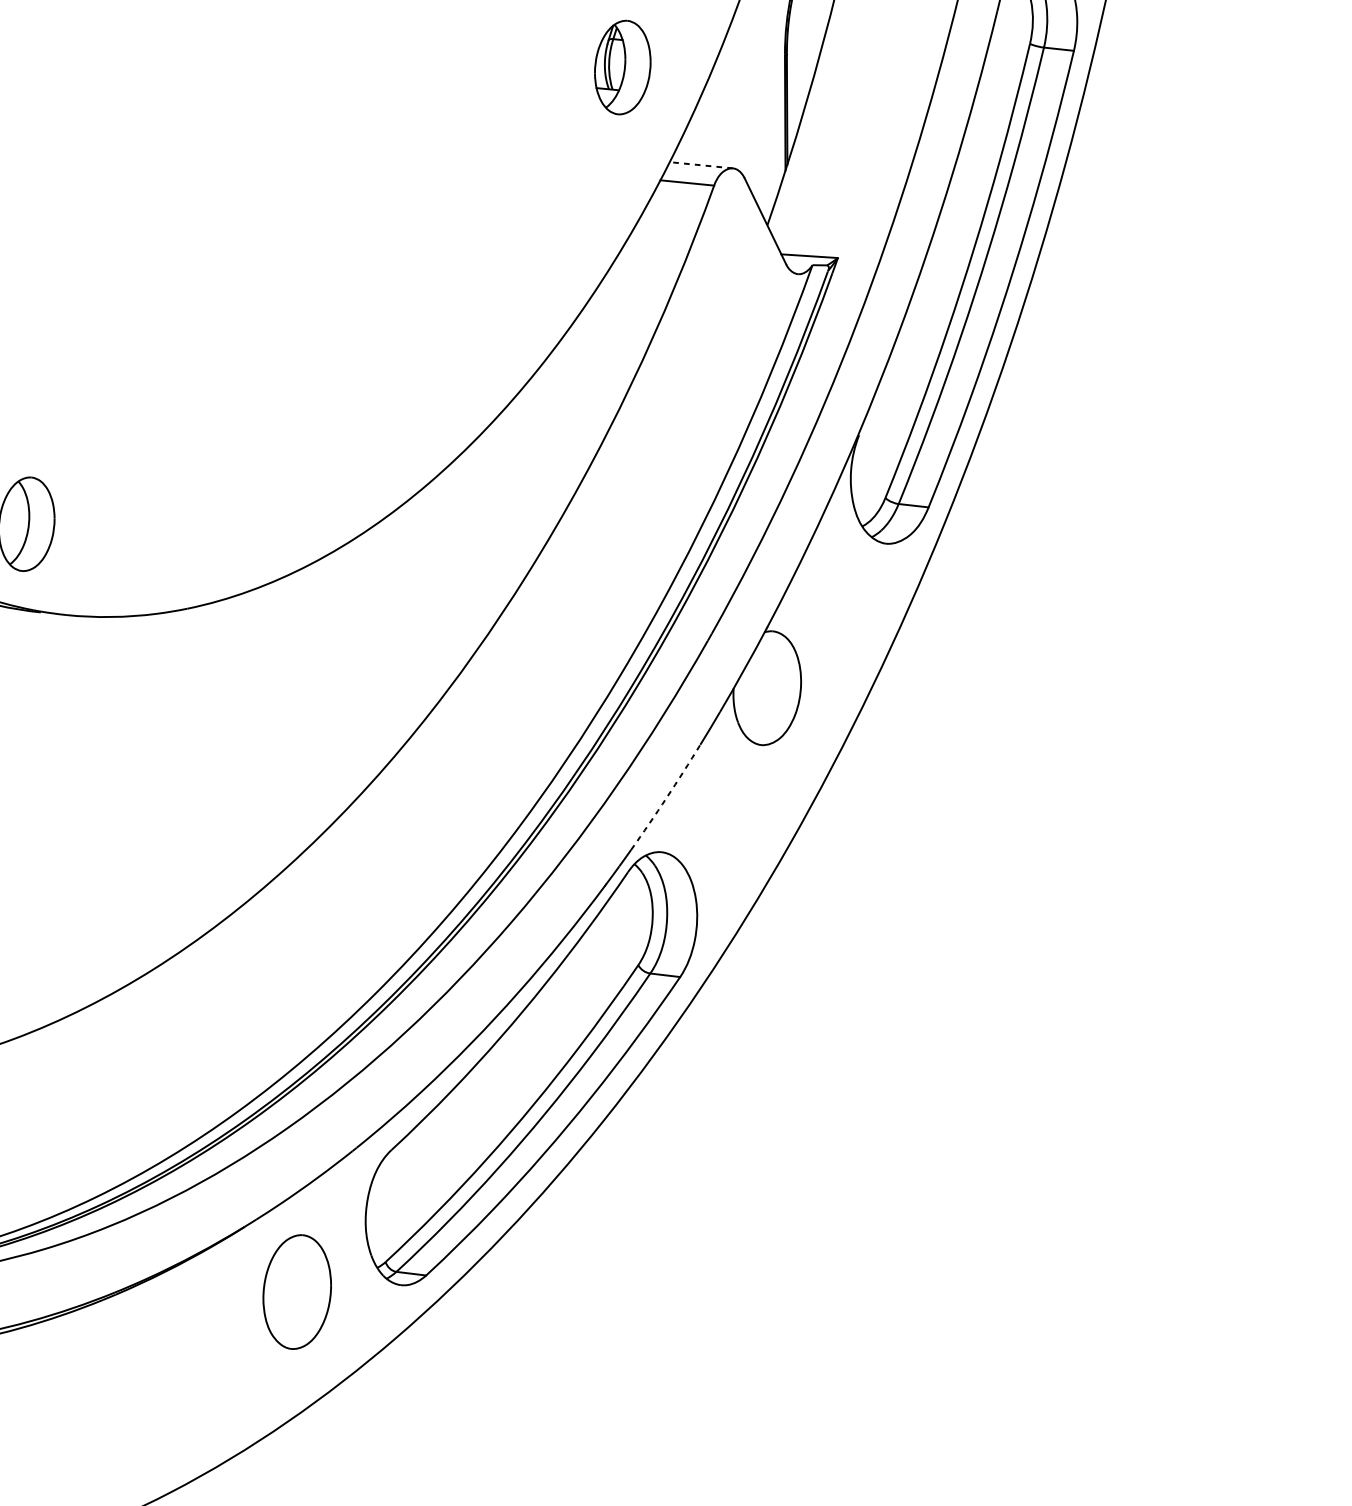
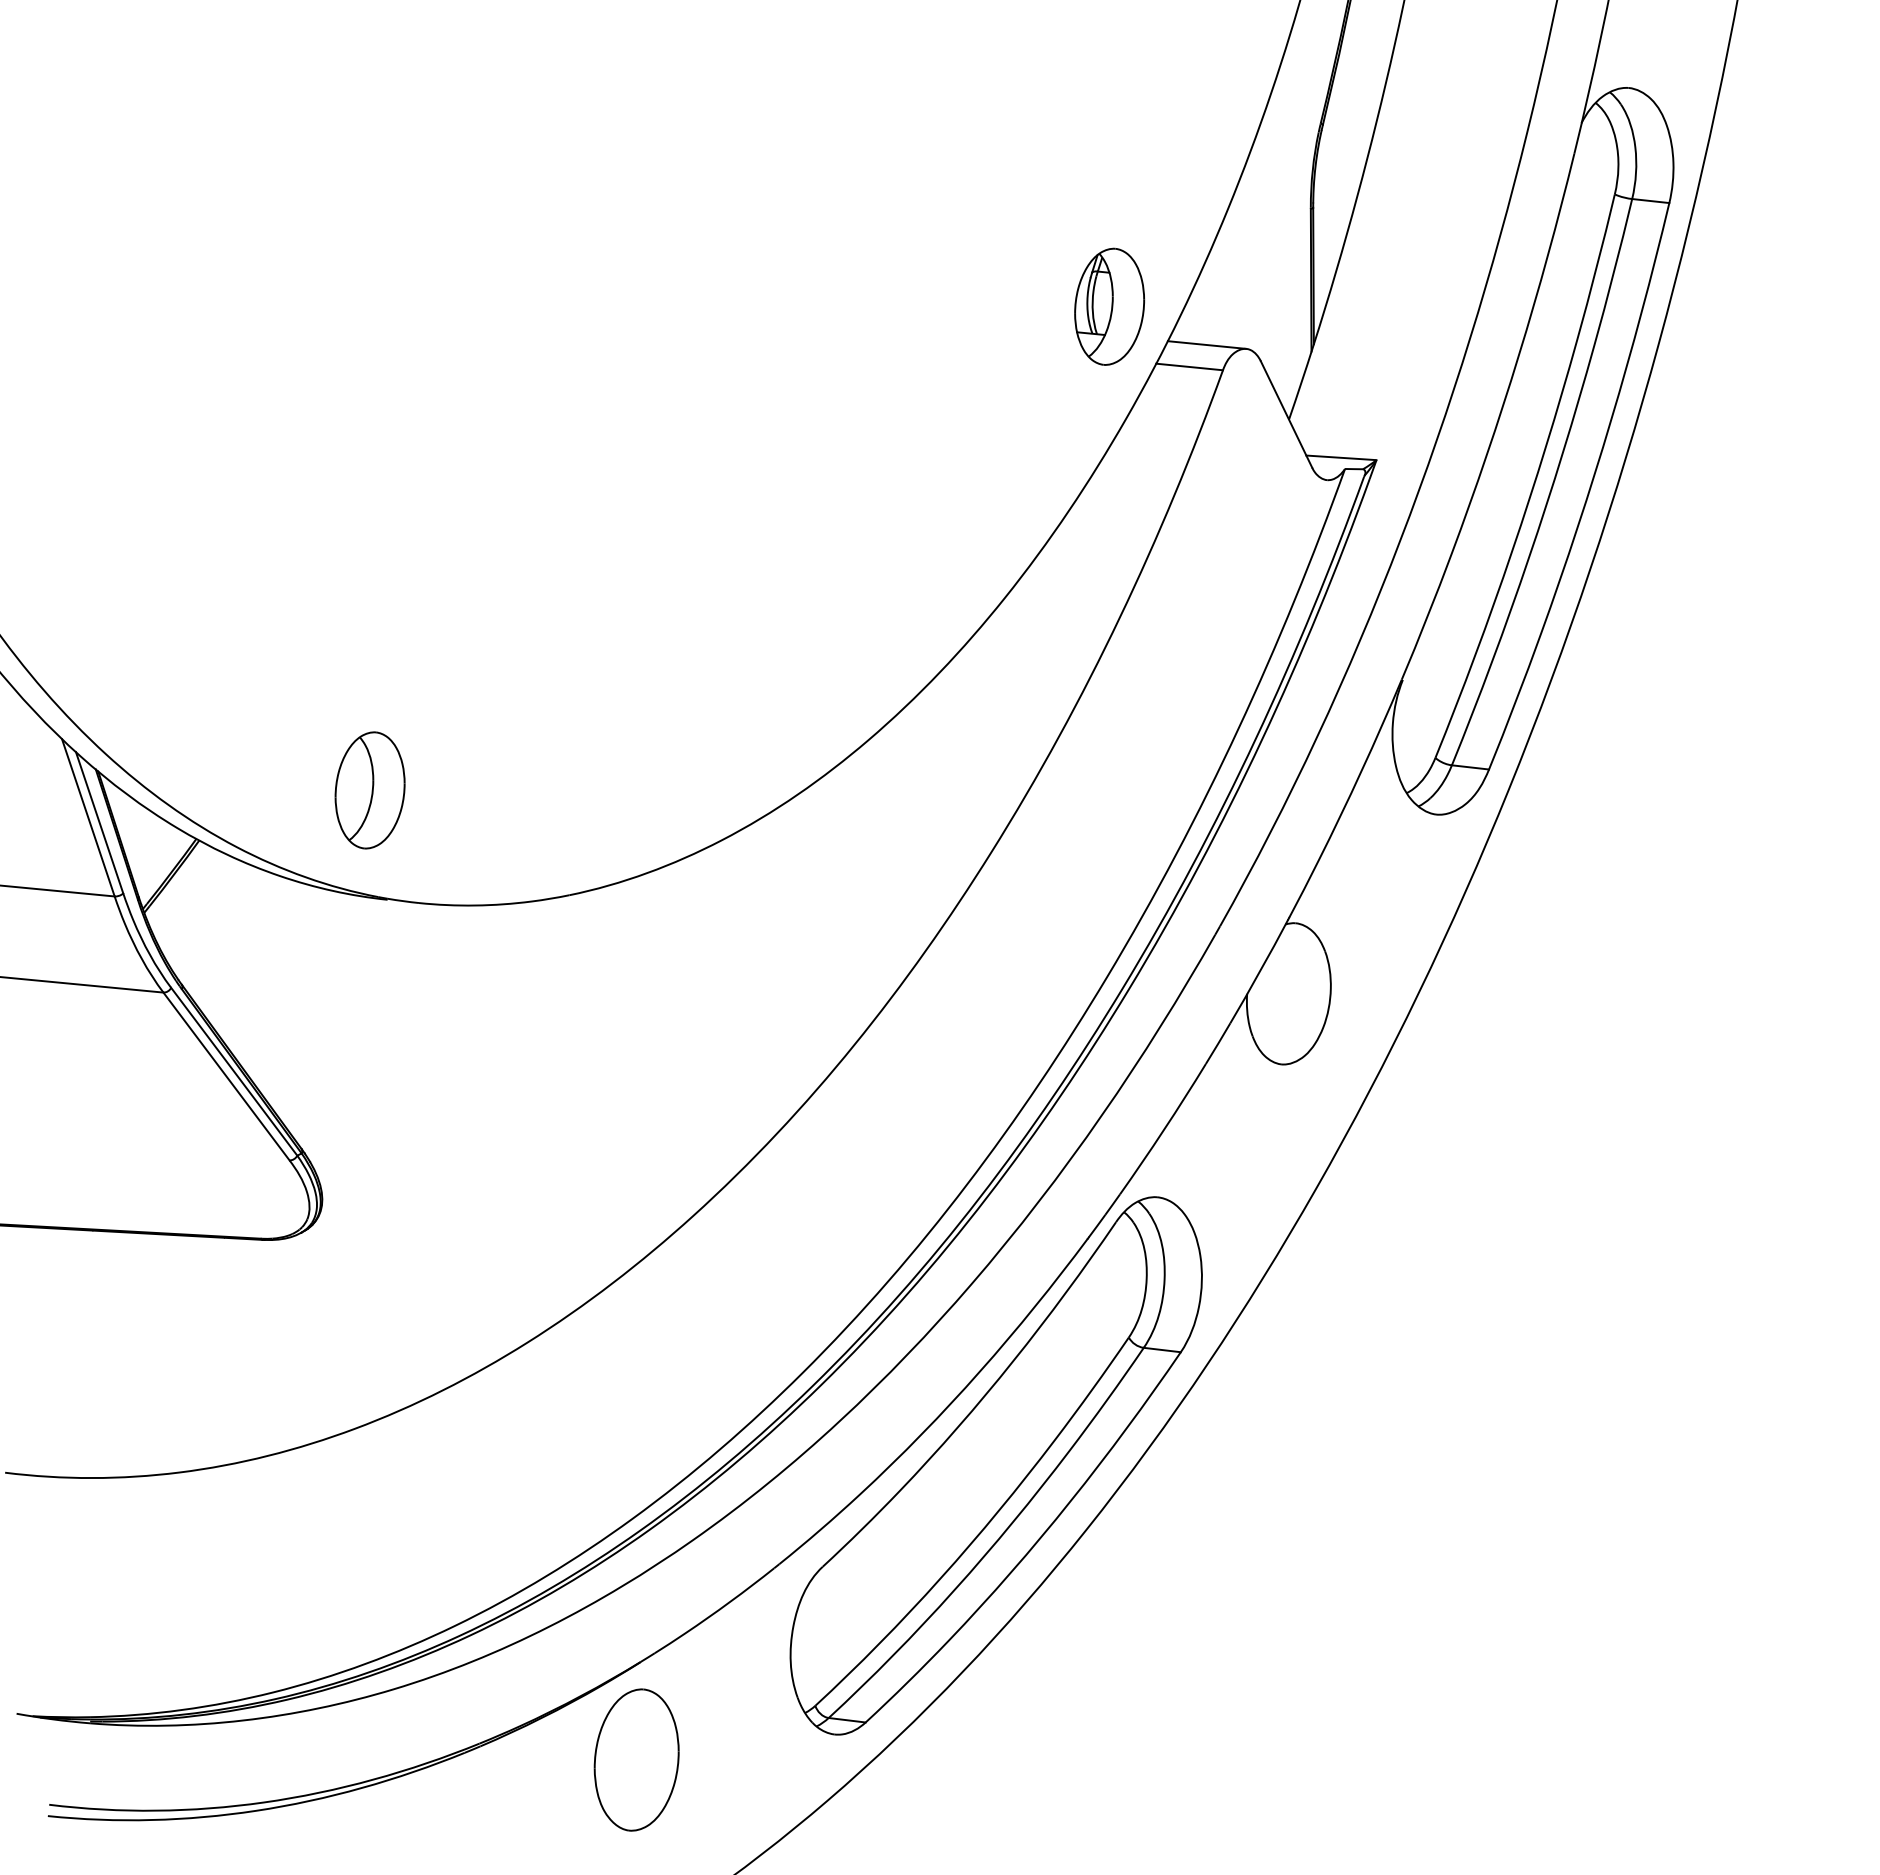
part: (622, 67) -> (1109, 306), moved
line: (700, 164) -> (1206, 344), dashed -> solid
arc: (667, 797) -> (1164, 1129), dashed -> solid
part: (297, 1291) -> (636, 1759), moved

